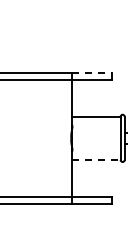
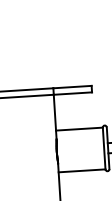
line: (91, 73) -> (72, 87), dashed -> solid
line: (96, 159) -> (82, 170), dashed -> solid

